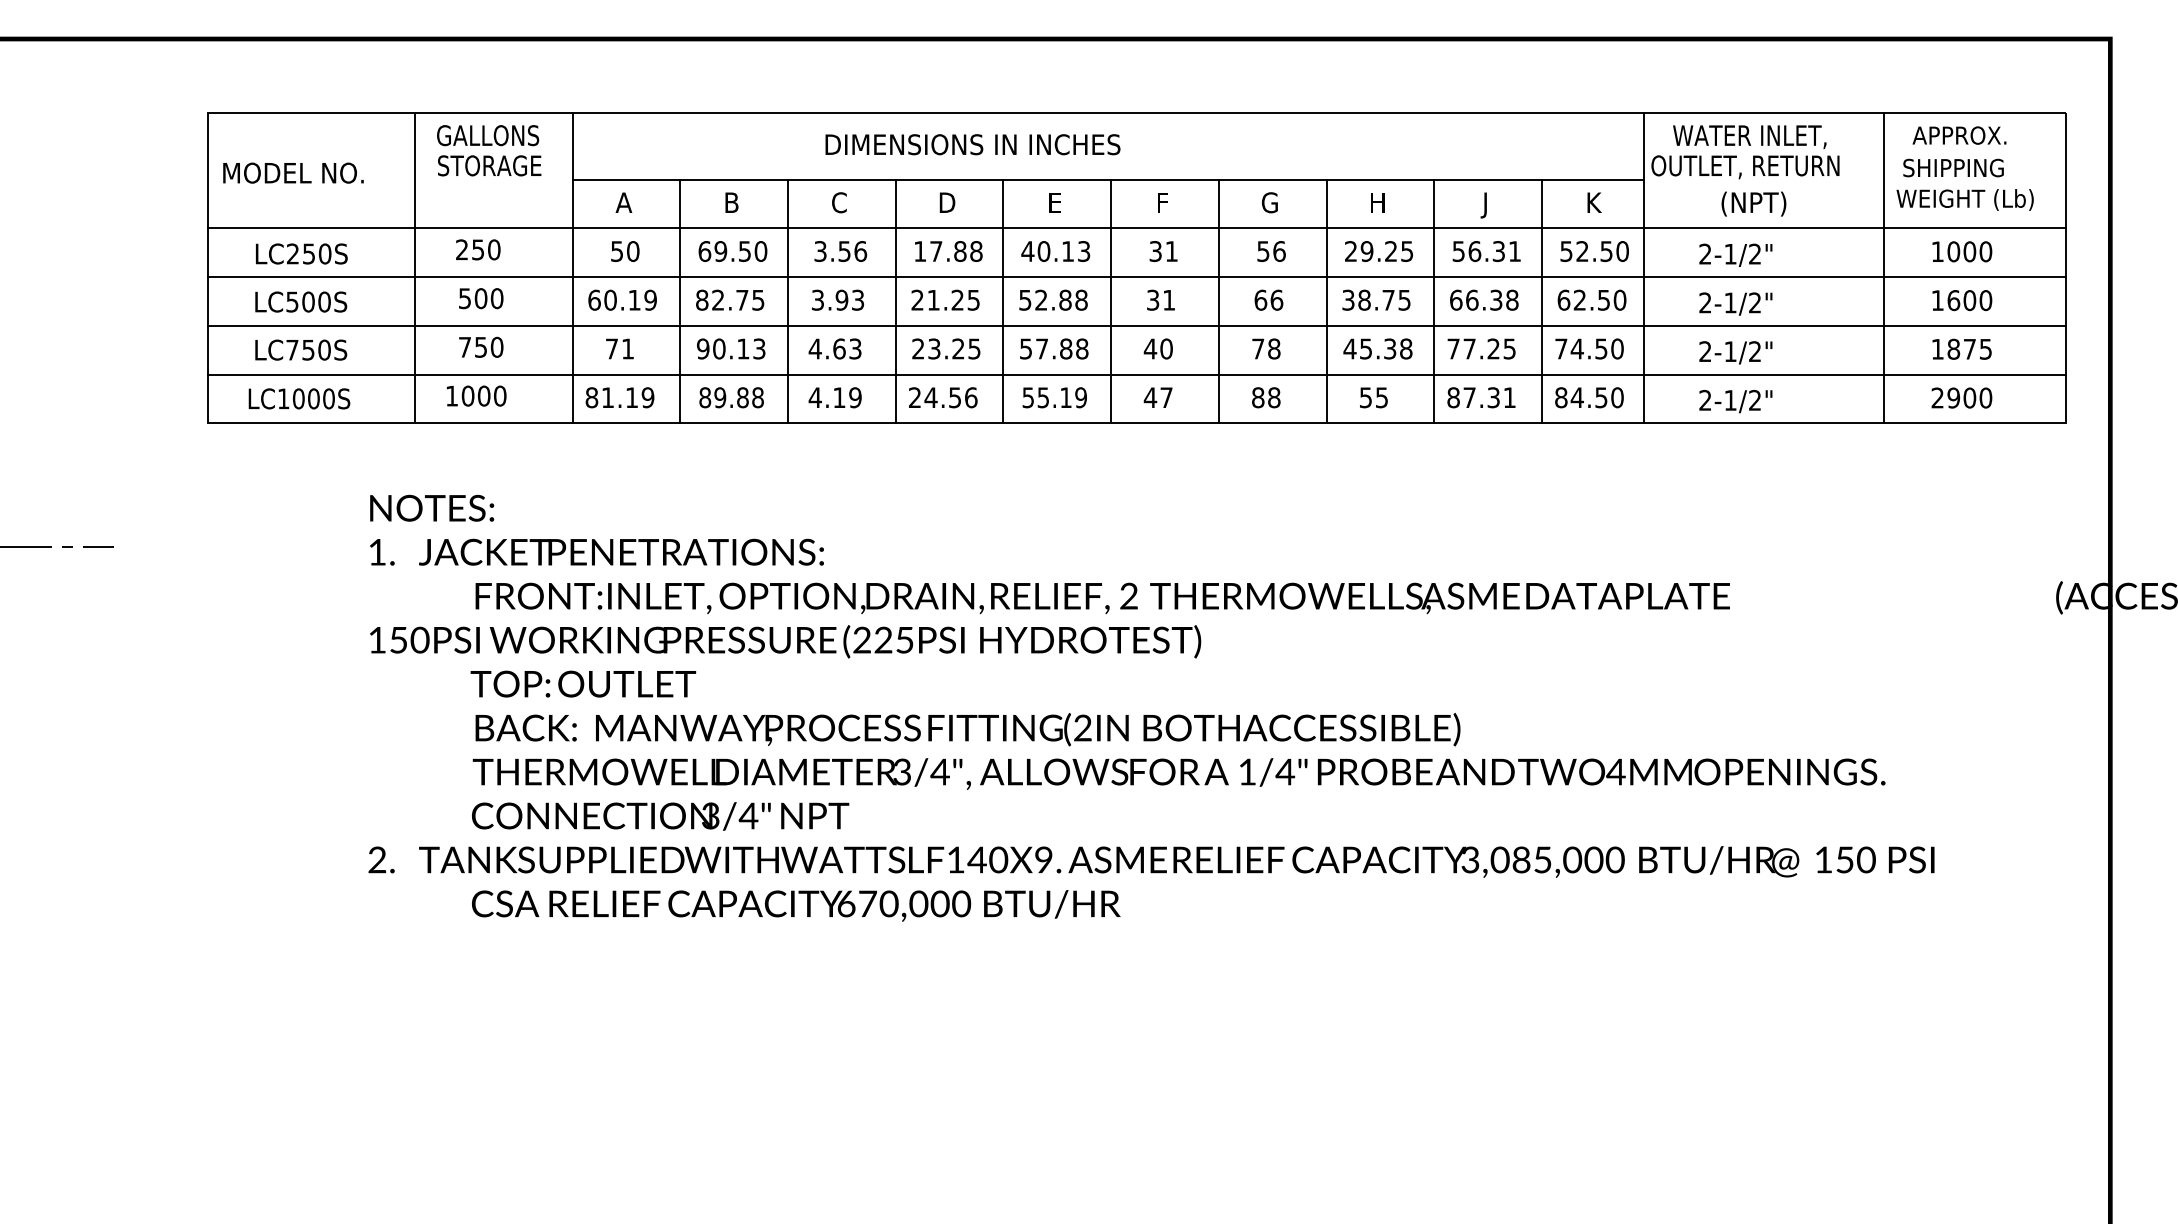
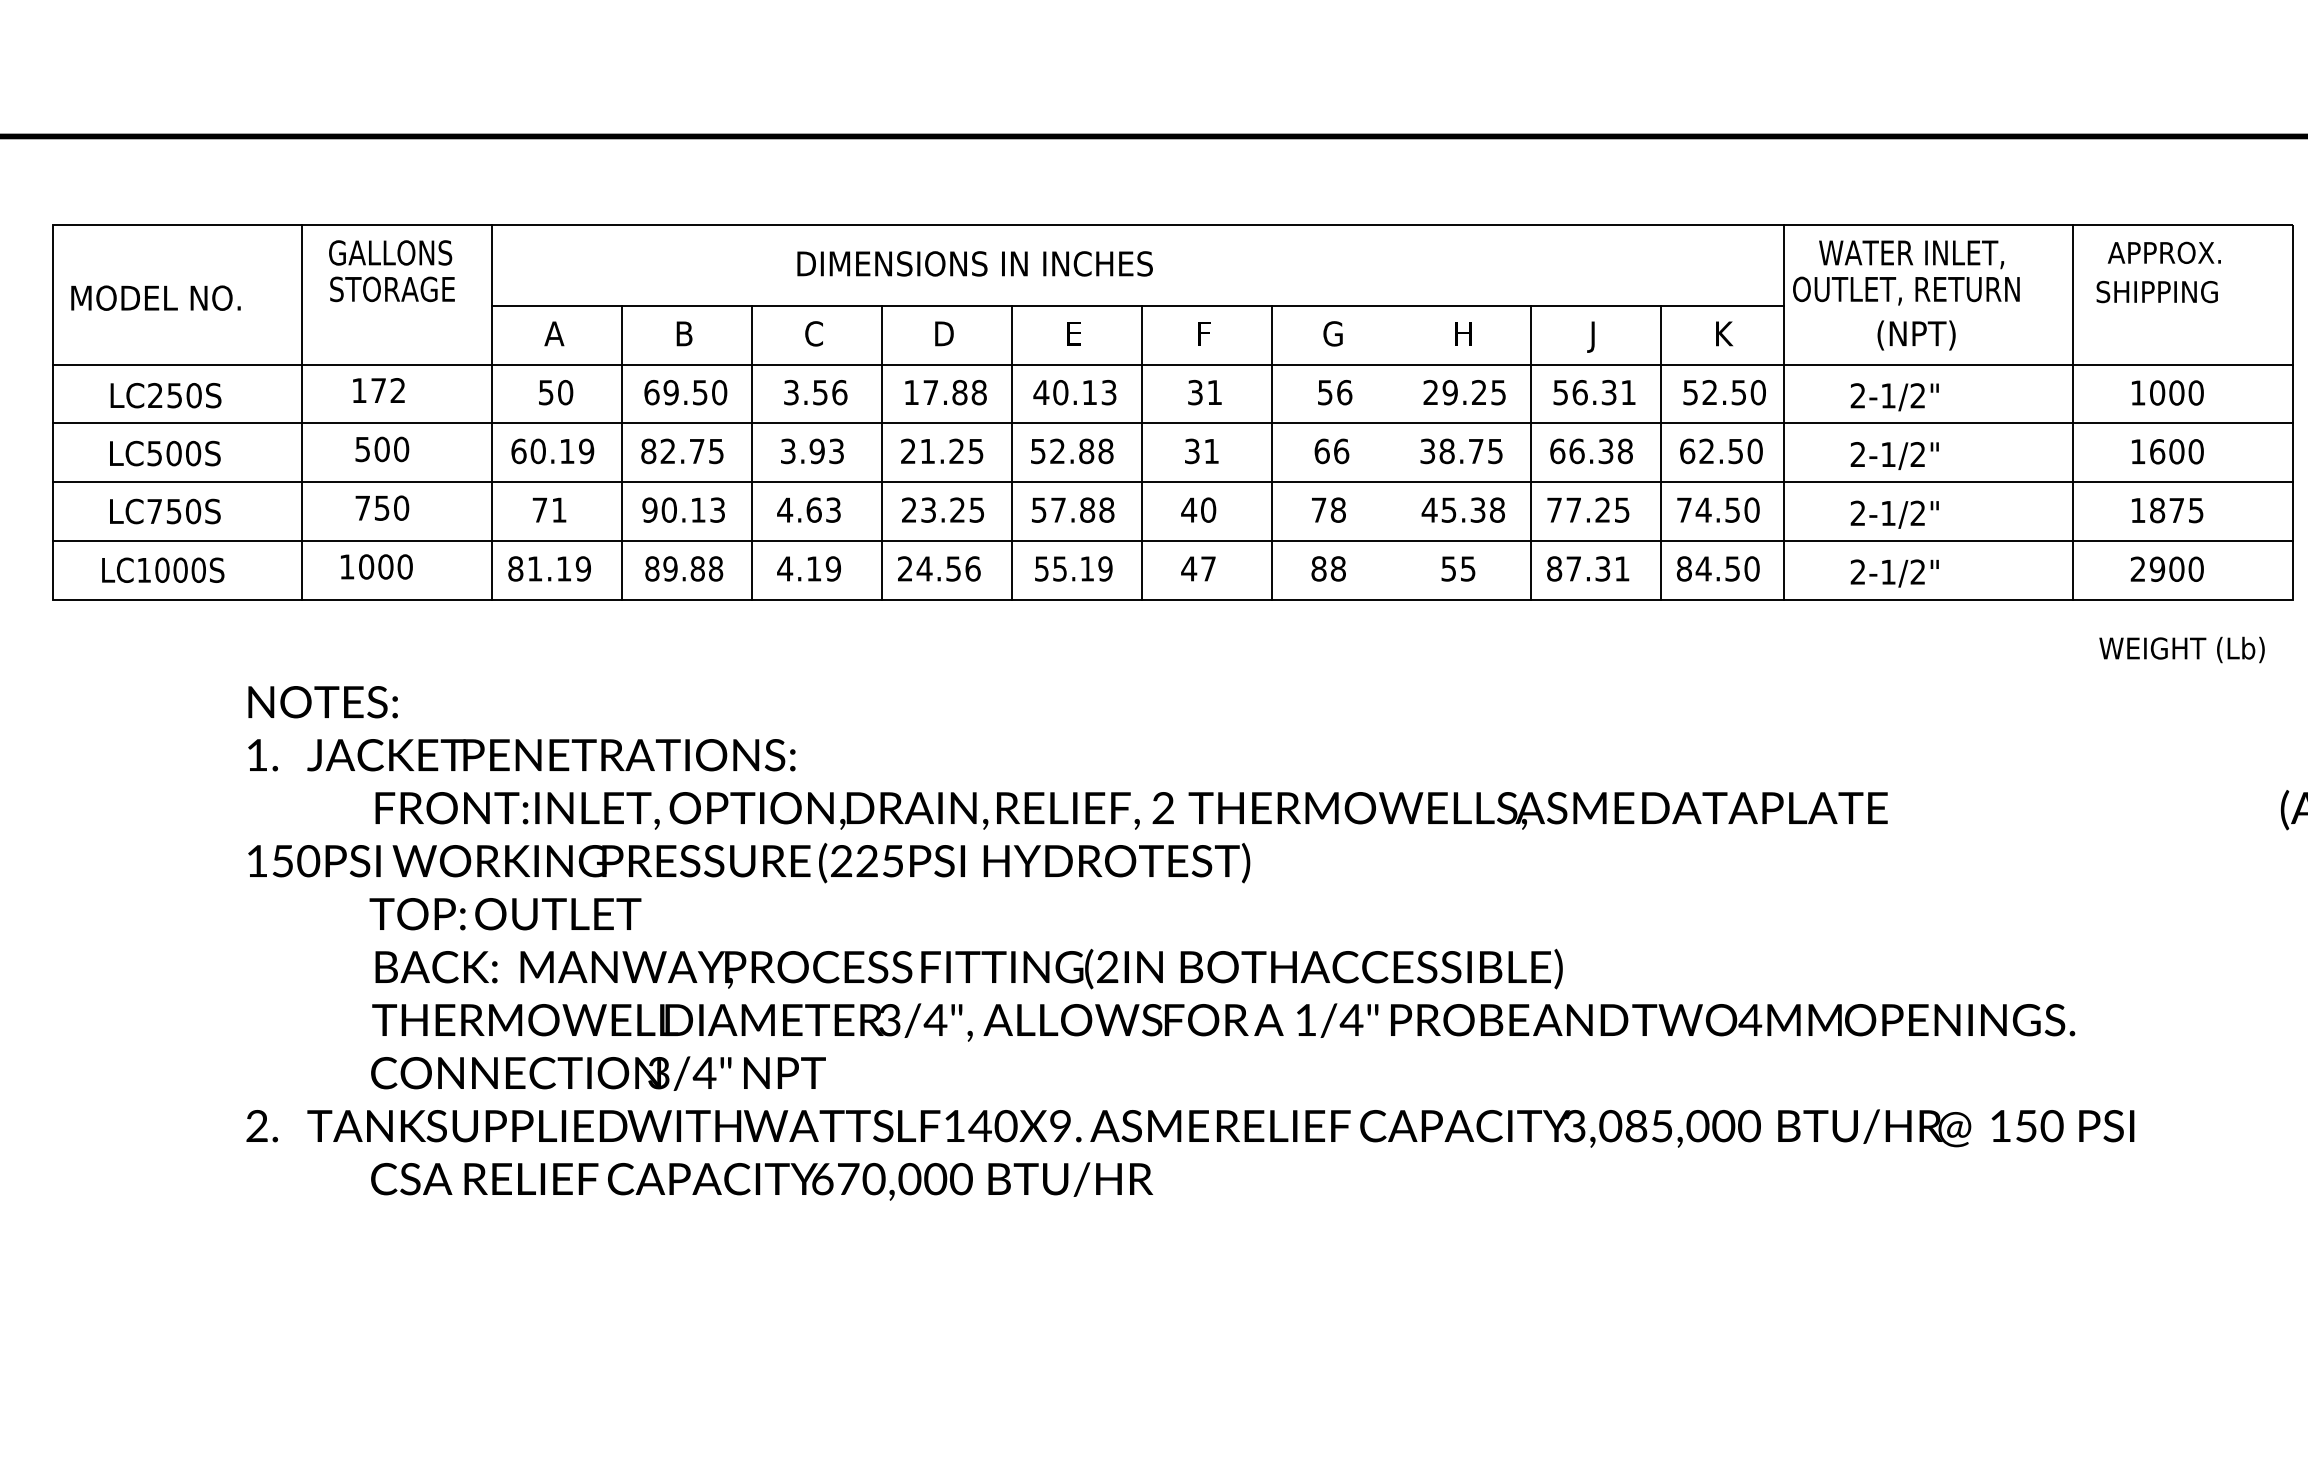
text: (1964, 199) -> (2181, 649), moved
text: (478, 249) -> (379, 390), 250 -> 172
line: (1326, 301) -> (1401, 452), removed

